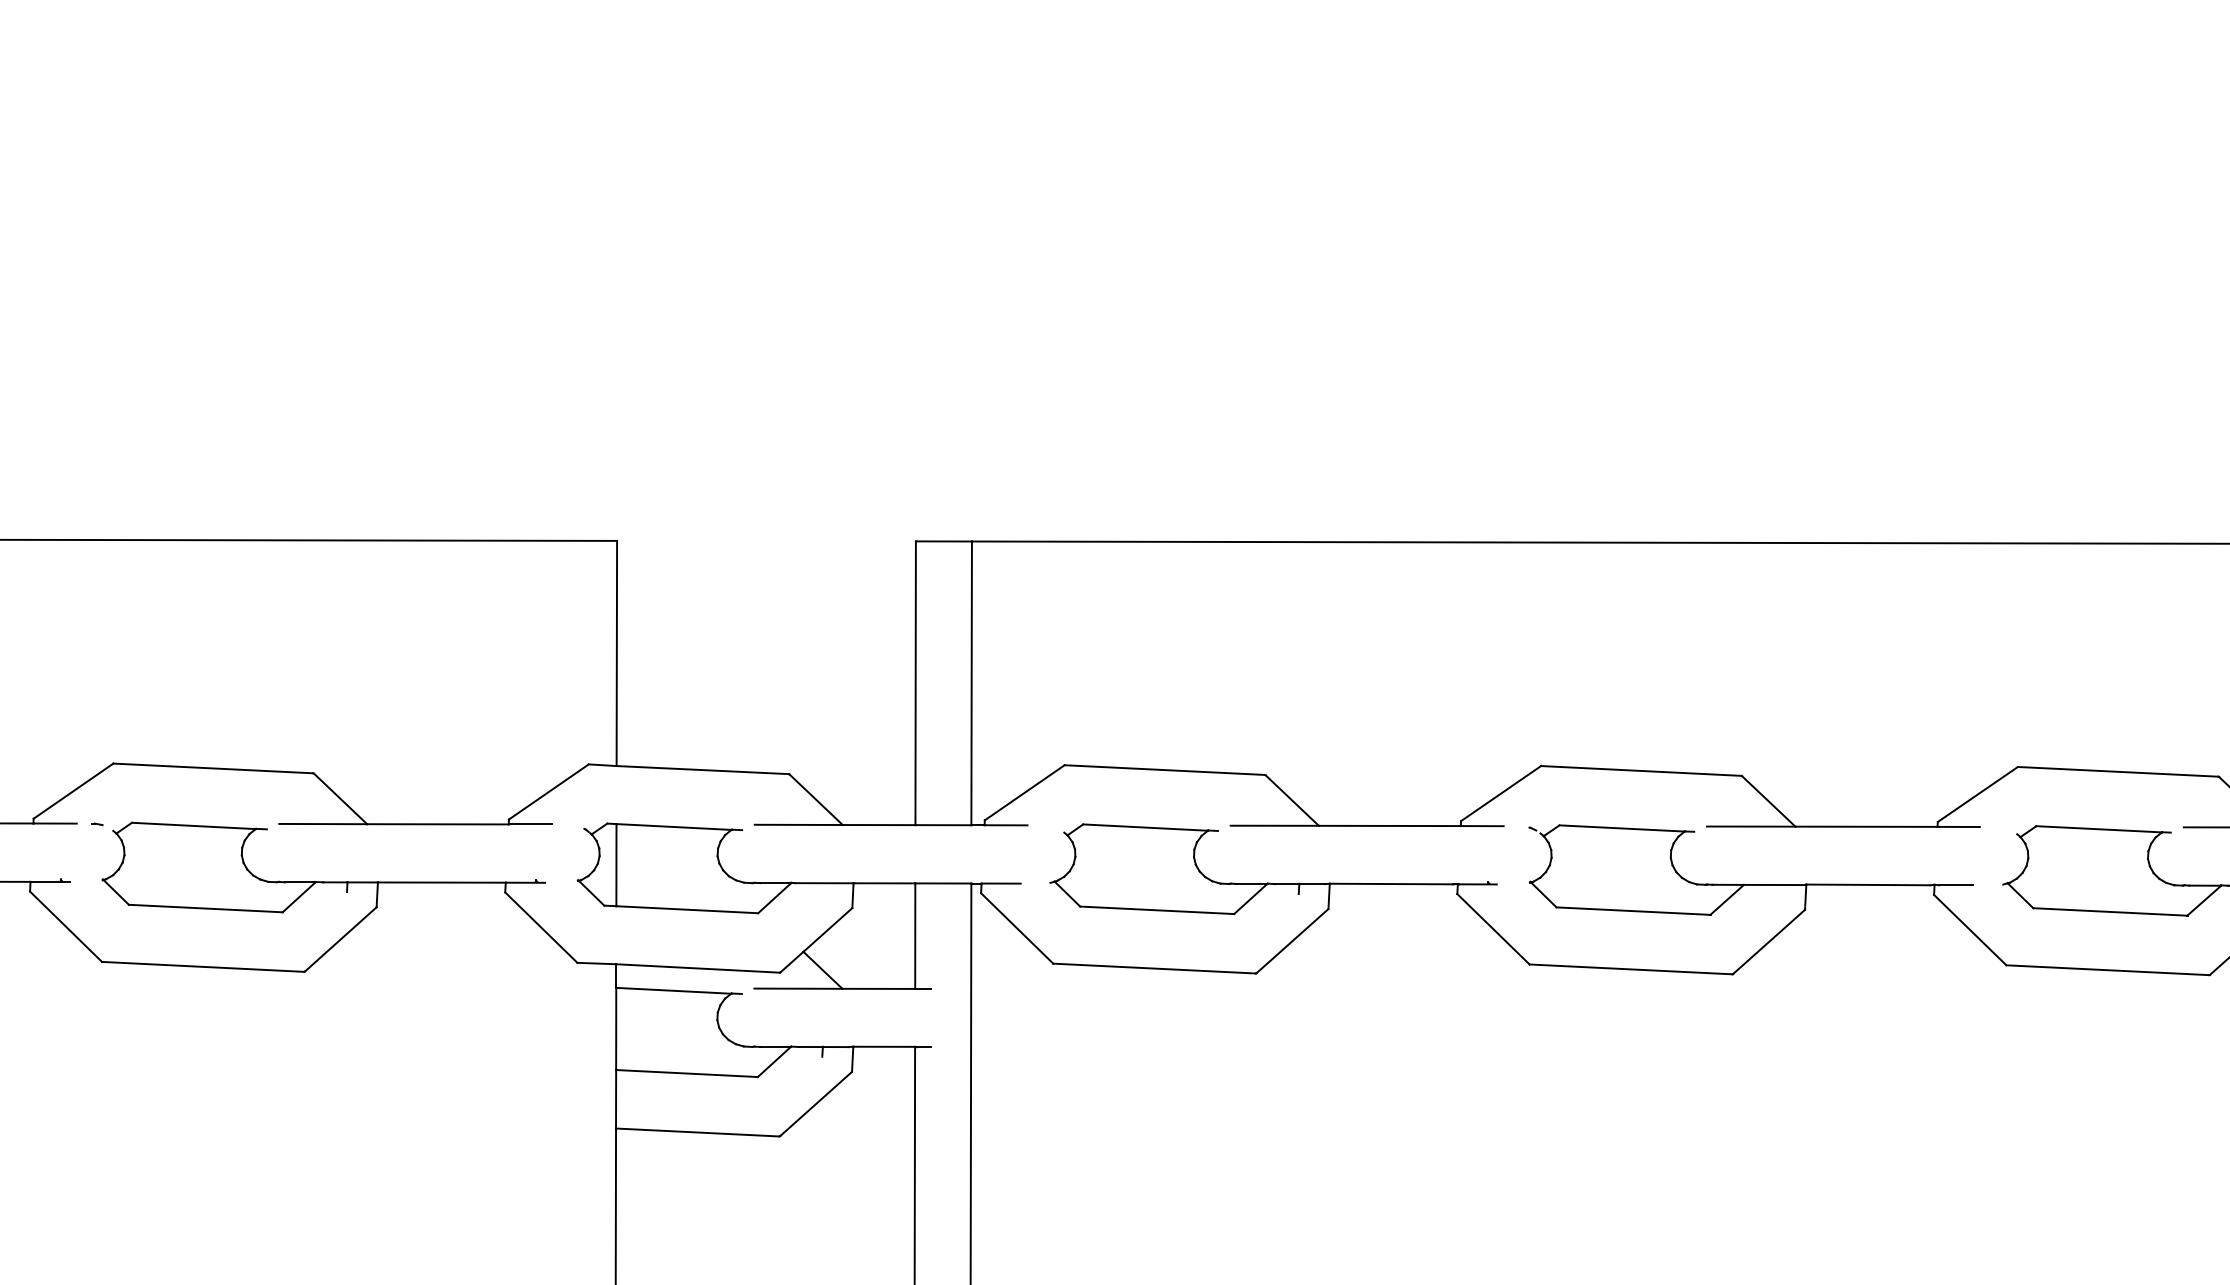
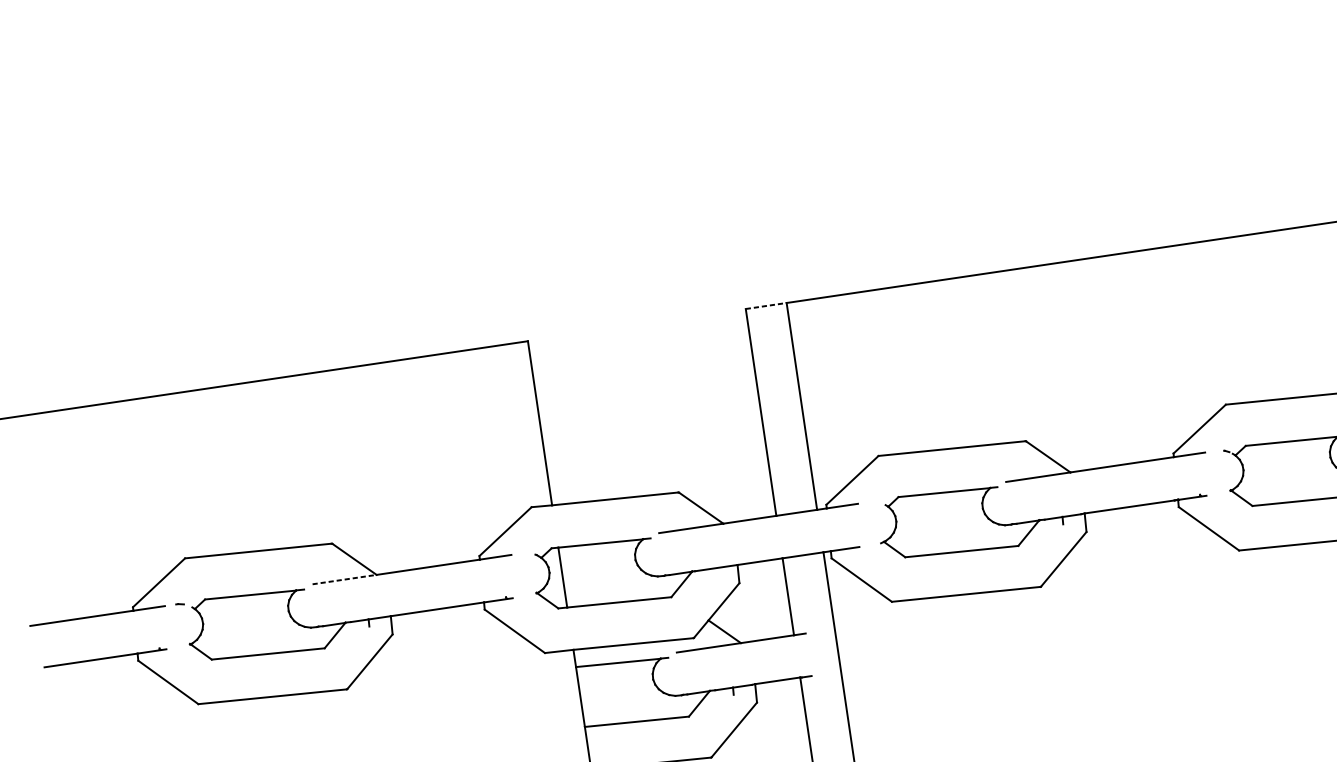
line: (944, 541) -> (766, 305), solid -> dashed
line: (323, 824) -> (344, 579), solid -> dashed

